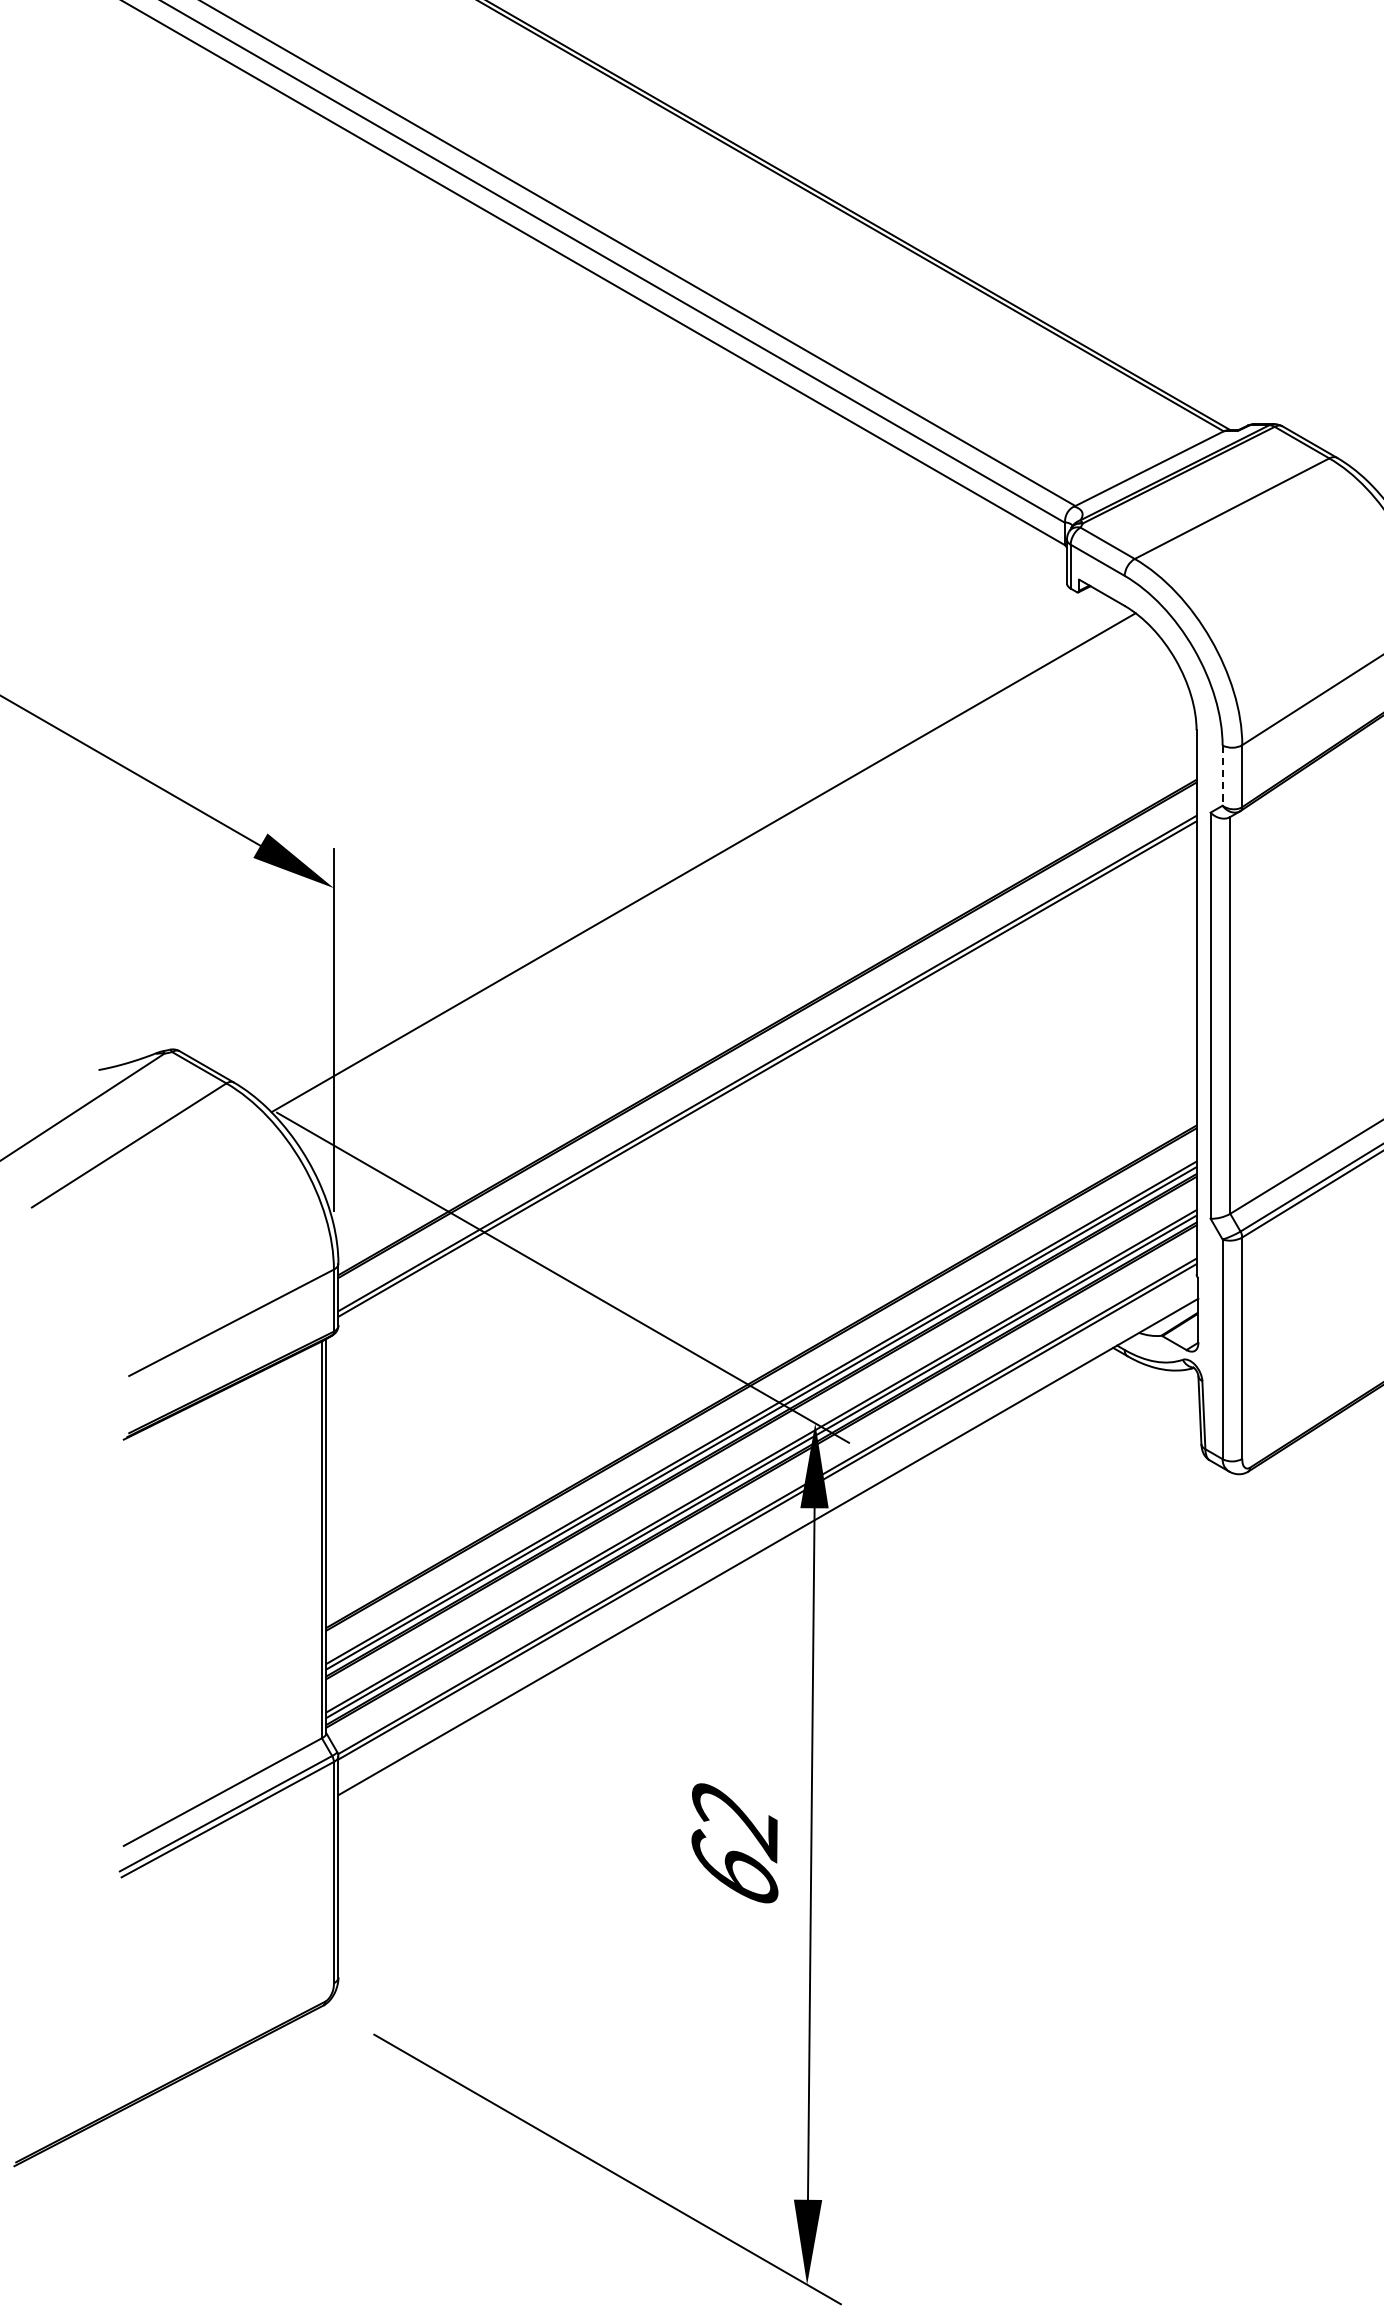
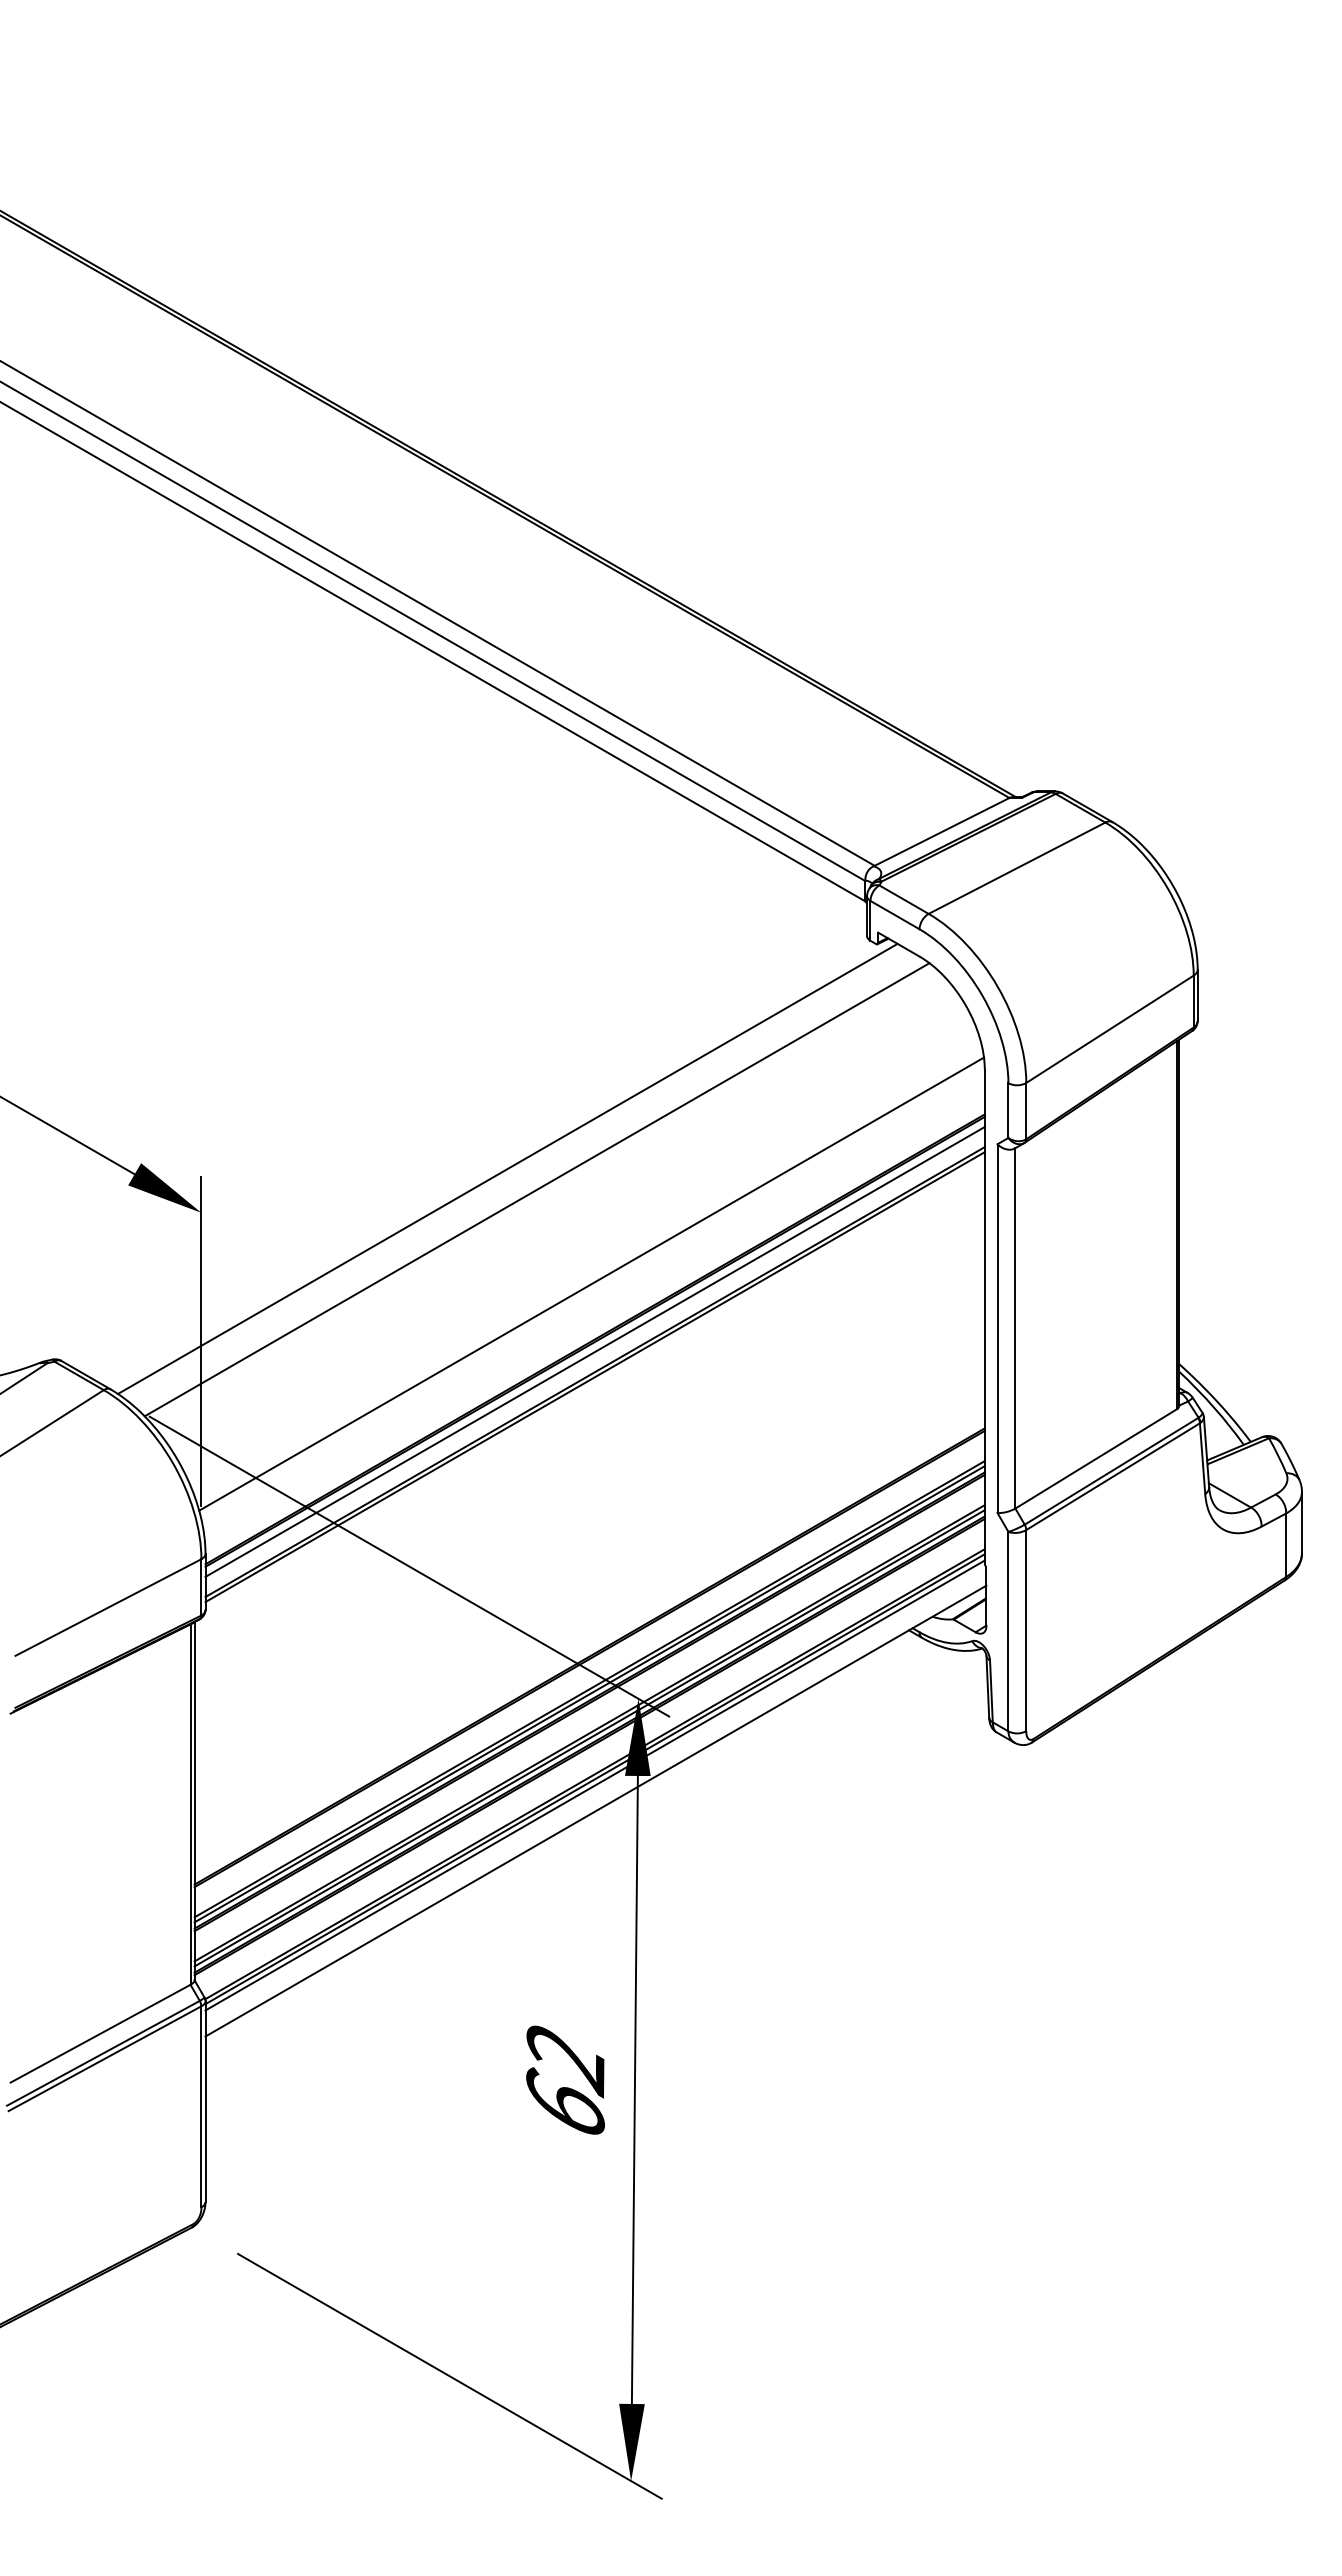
line: (1222, 776) -> (1008, 1111), dashed -> solid
line: (670, 839) -> (507, 1168), added
line: (763, 965) -> (591, 1283), added
line: (766, 1040) -> (594, 1351), added
line: (766, 1518) -> (594, 1785), added

